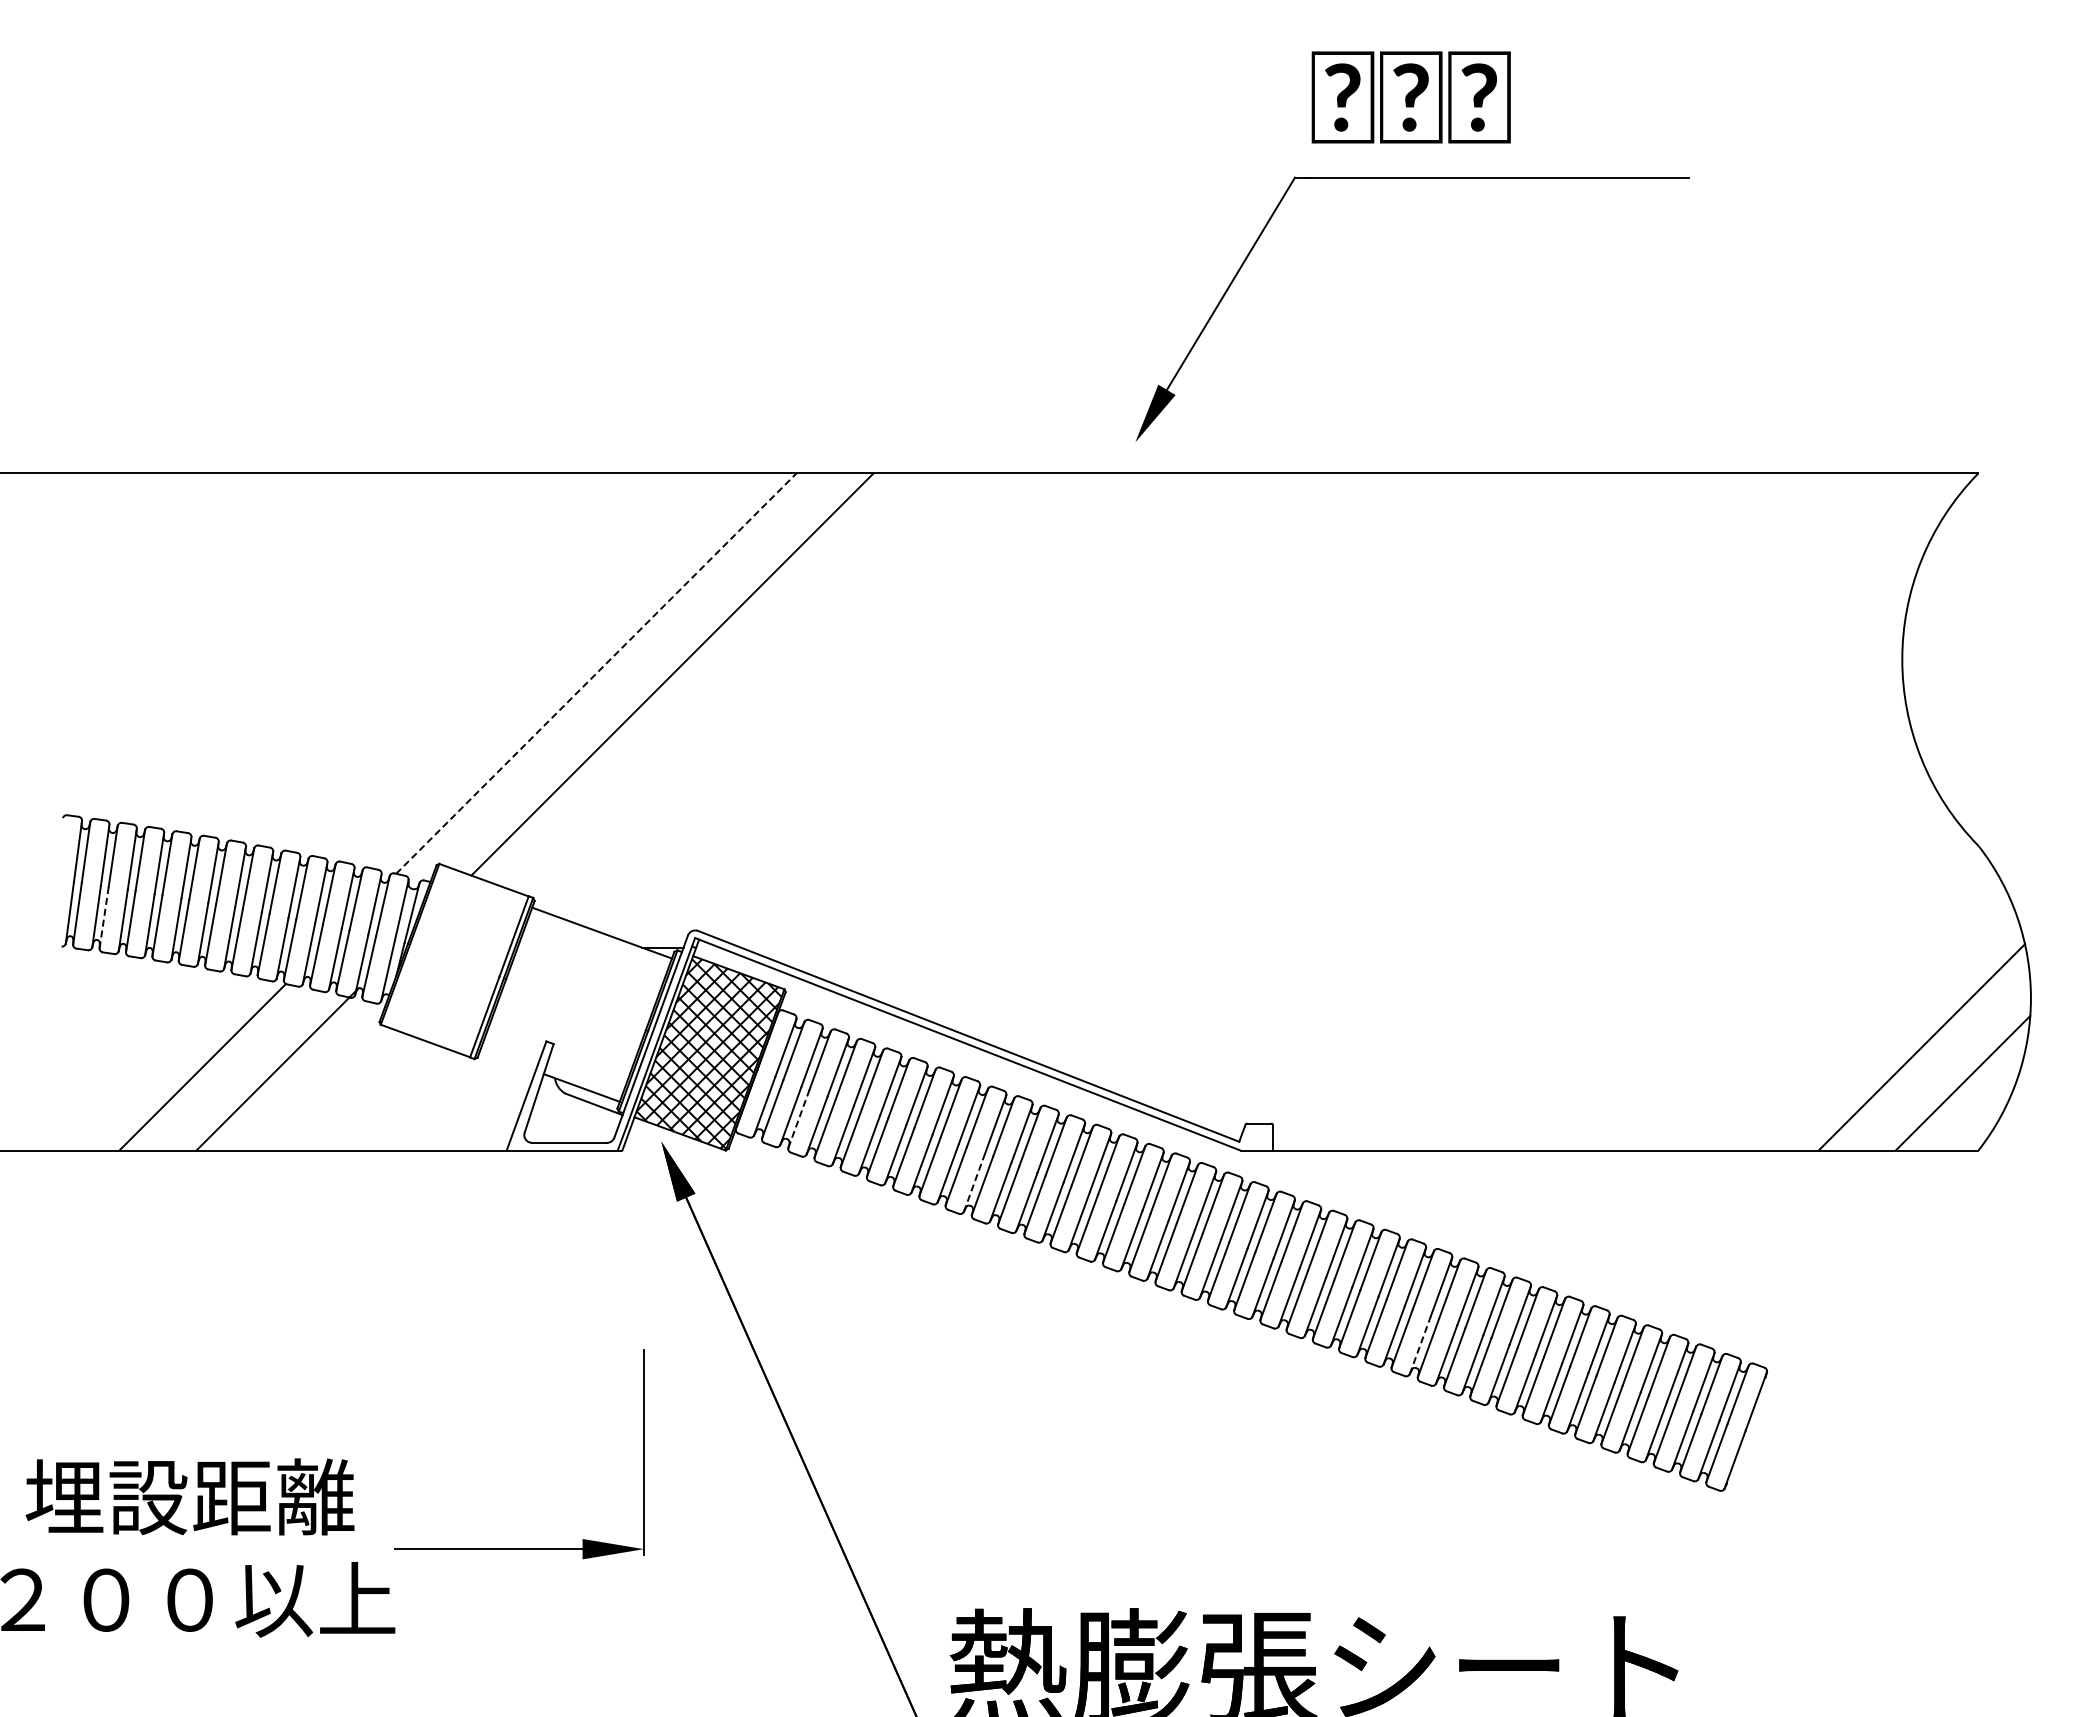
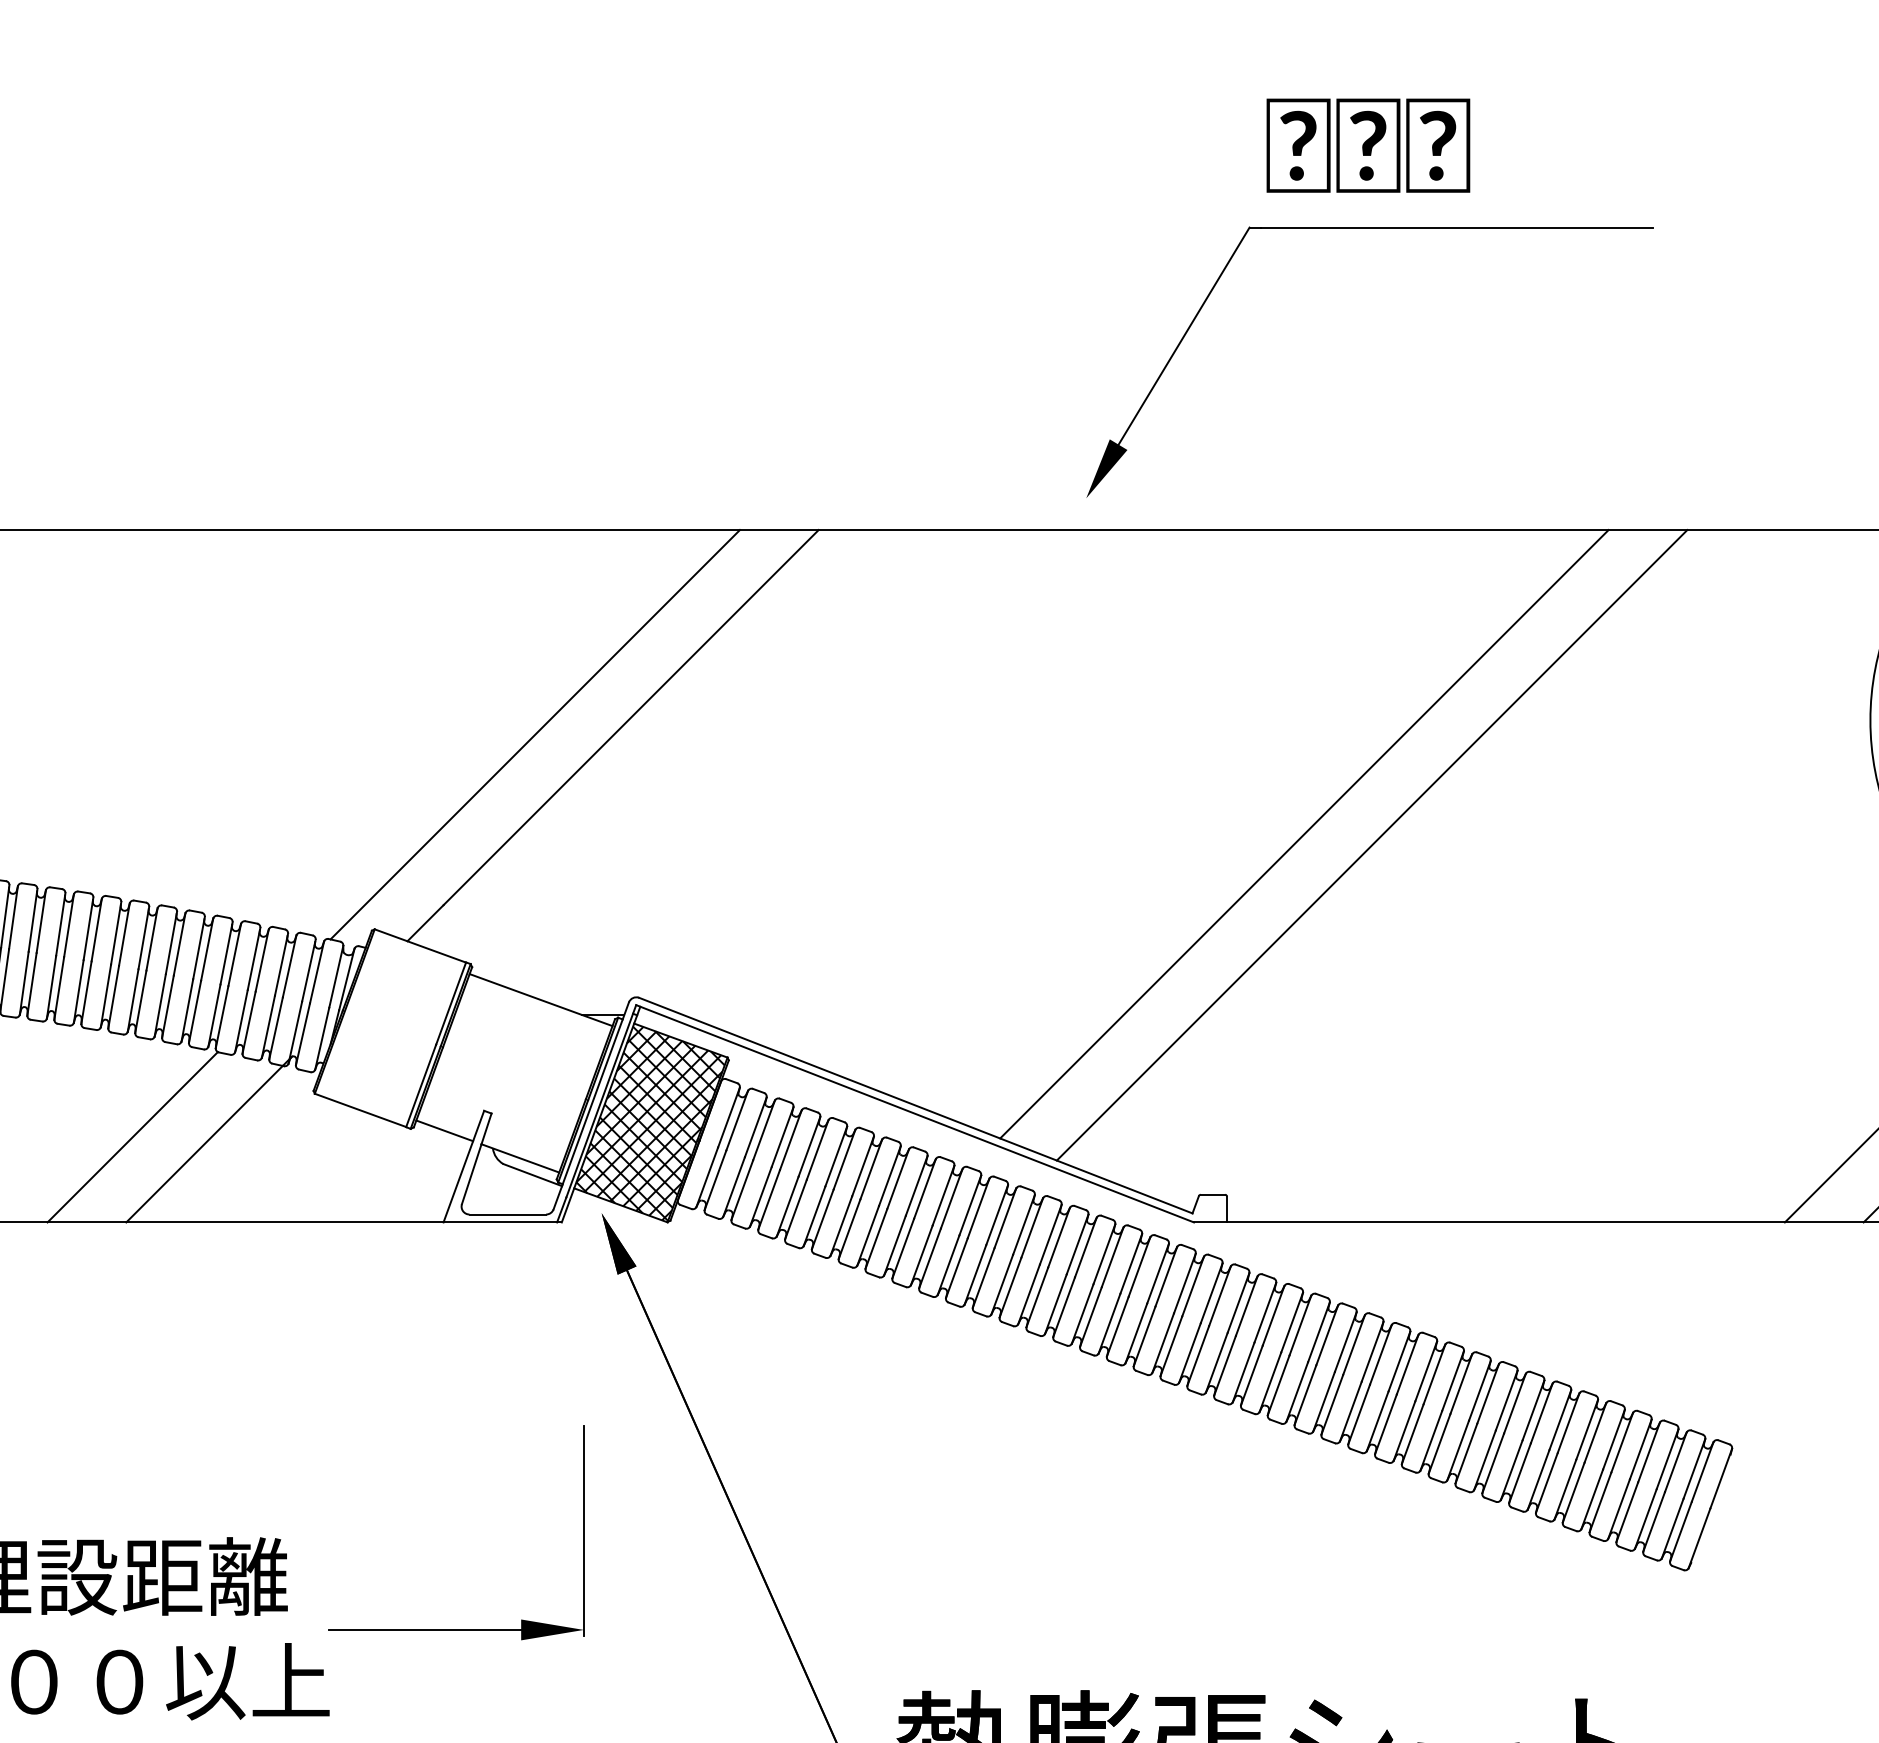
line: (596, 673) -> (535, 734), dashed -> solid
line: (1348, 770) -> (1304, 833), added
line: (1414, 781) -> (1371, 845), added
line: (104, 917) -> (32, 984), dashed -> solid
line: (507, 1060) -> (444, 1130), added
line: (799, 1118) -> (742, 1189), dashed -> solid
line: (974, 1182) -> (921, 1255), dashed -> solid
line: (1420, 1344) -> (1377, 1420), dashed -> solid

